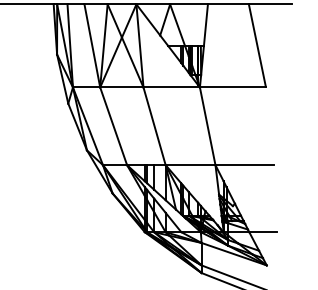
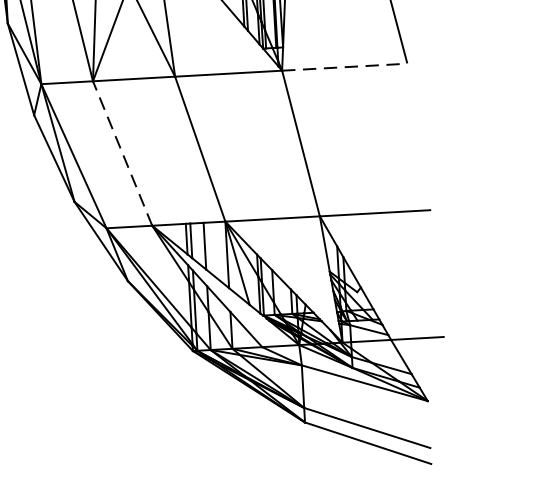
line: (232, 87) -> (343, 67), solid -> dashed
line: (113, 125) -> (122, 151), solid -> dashed

